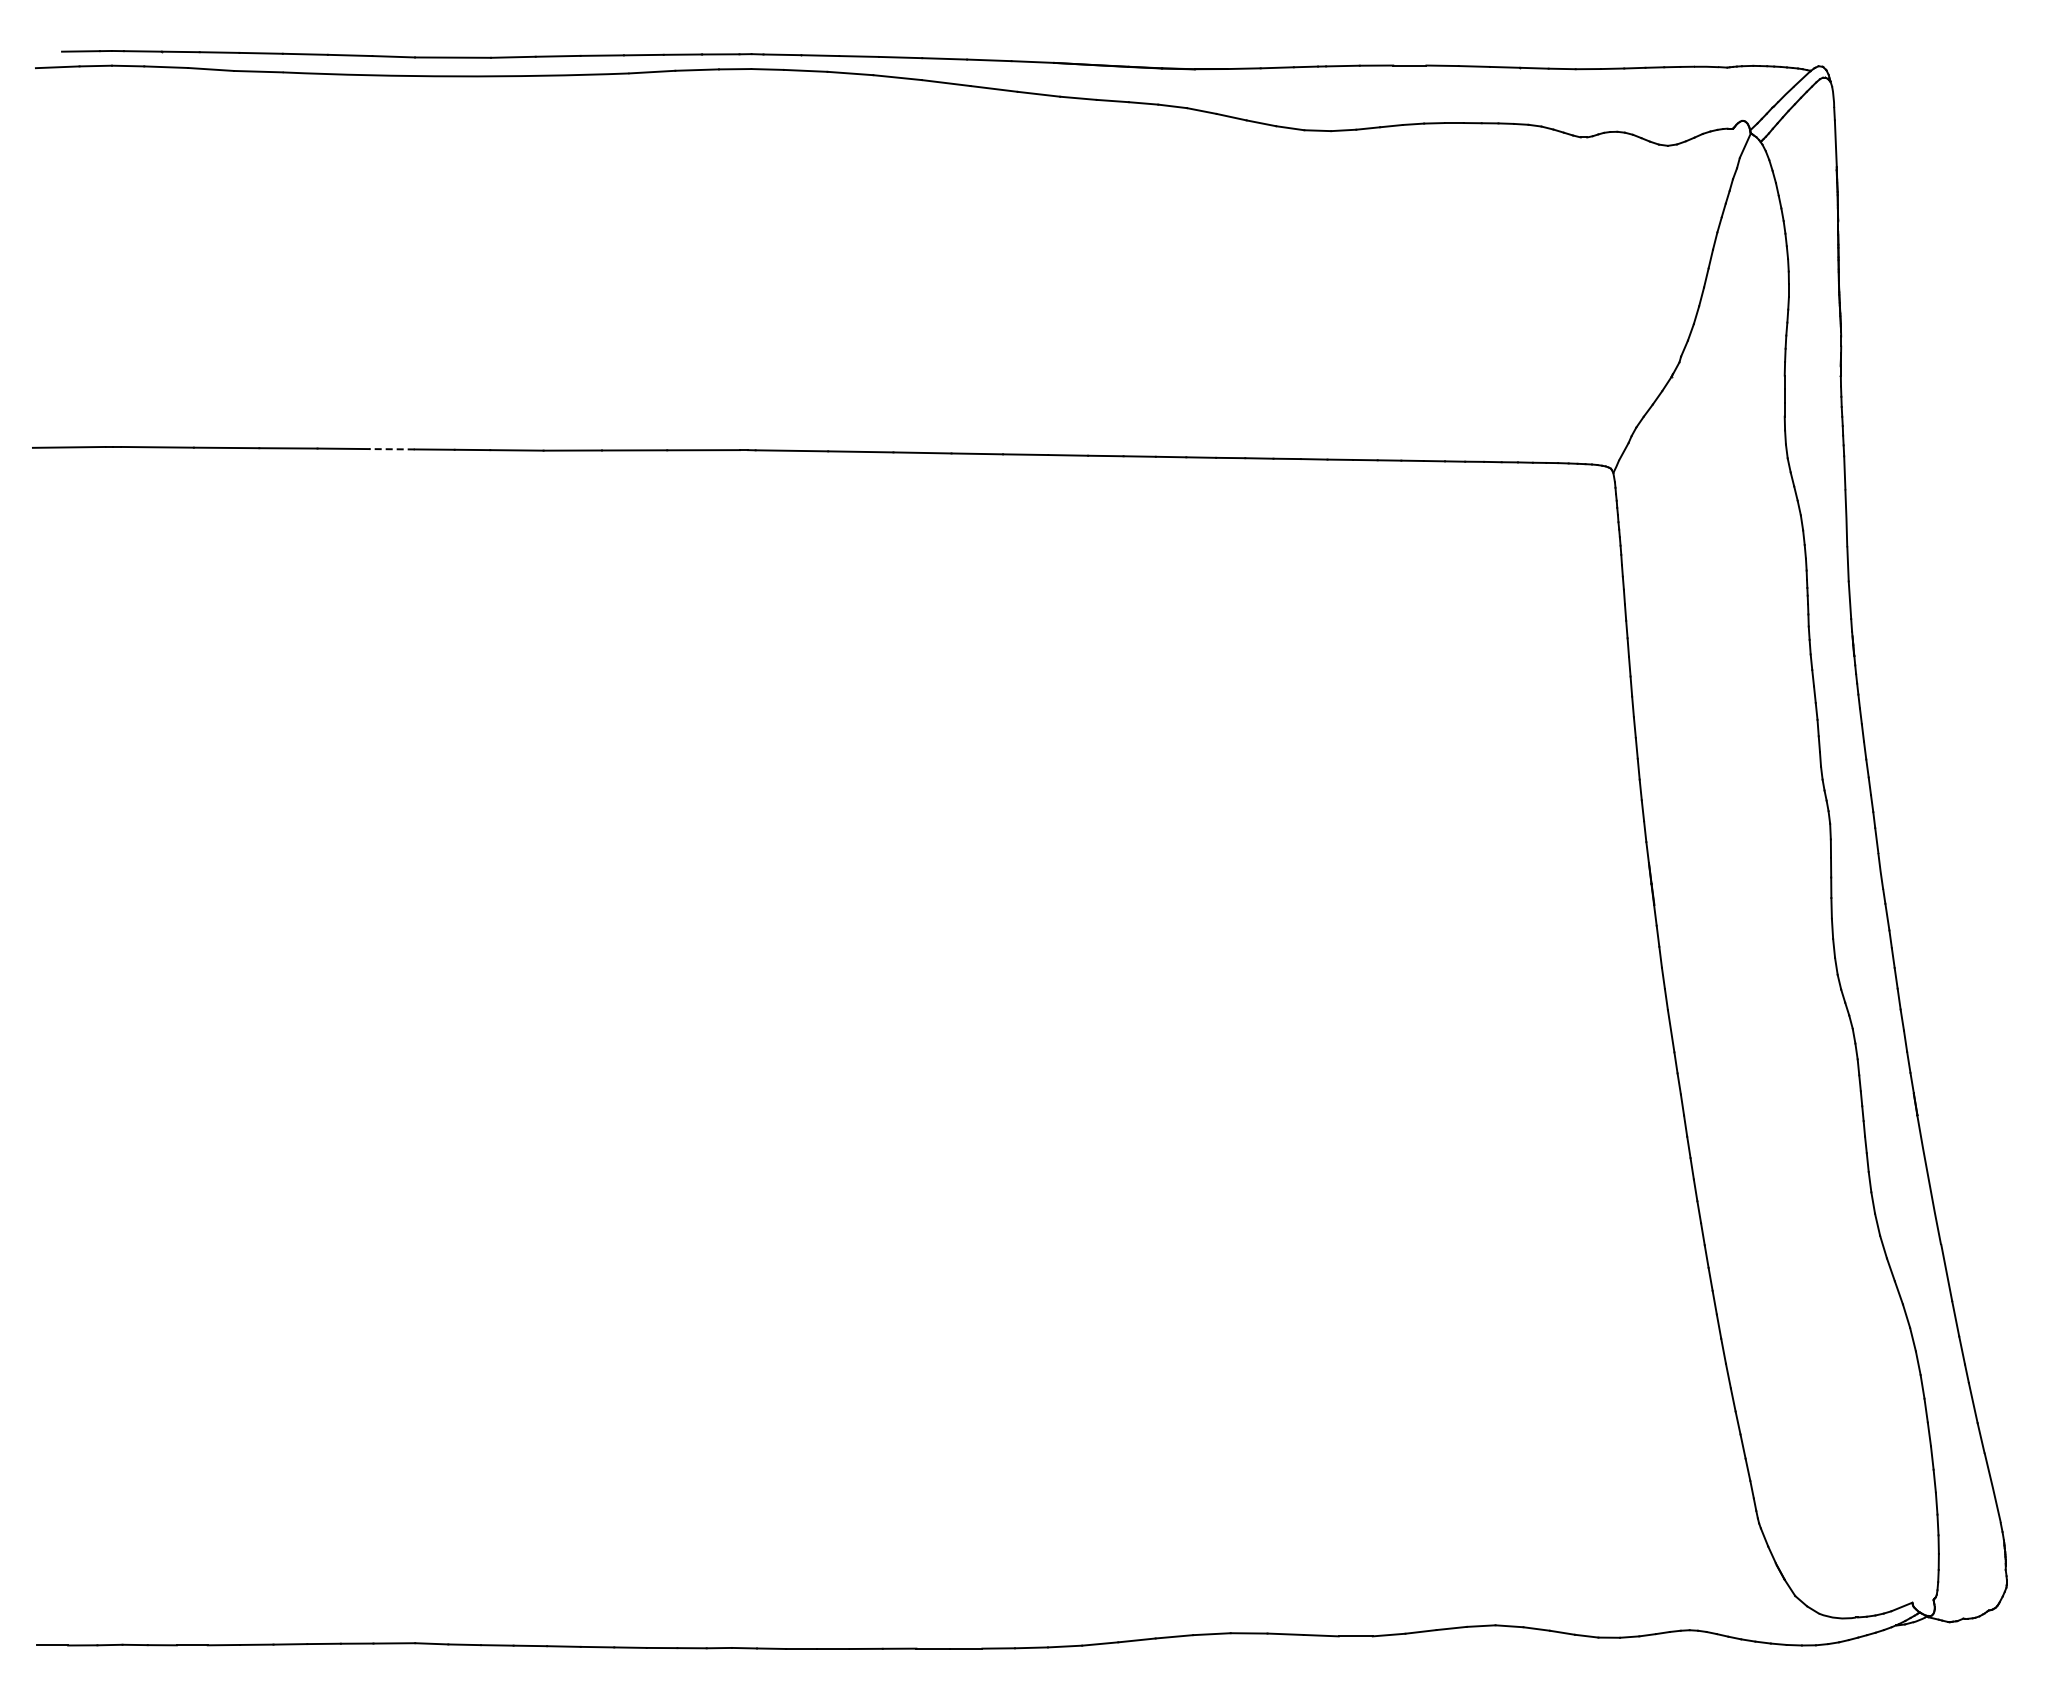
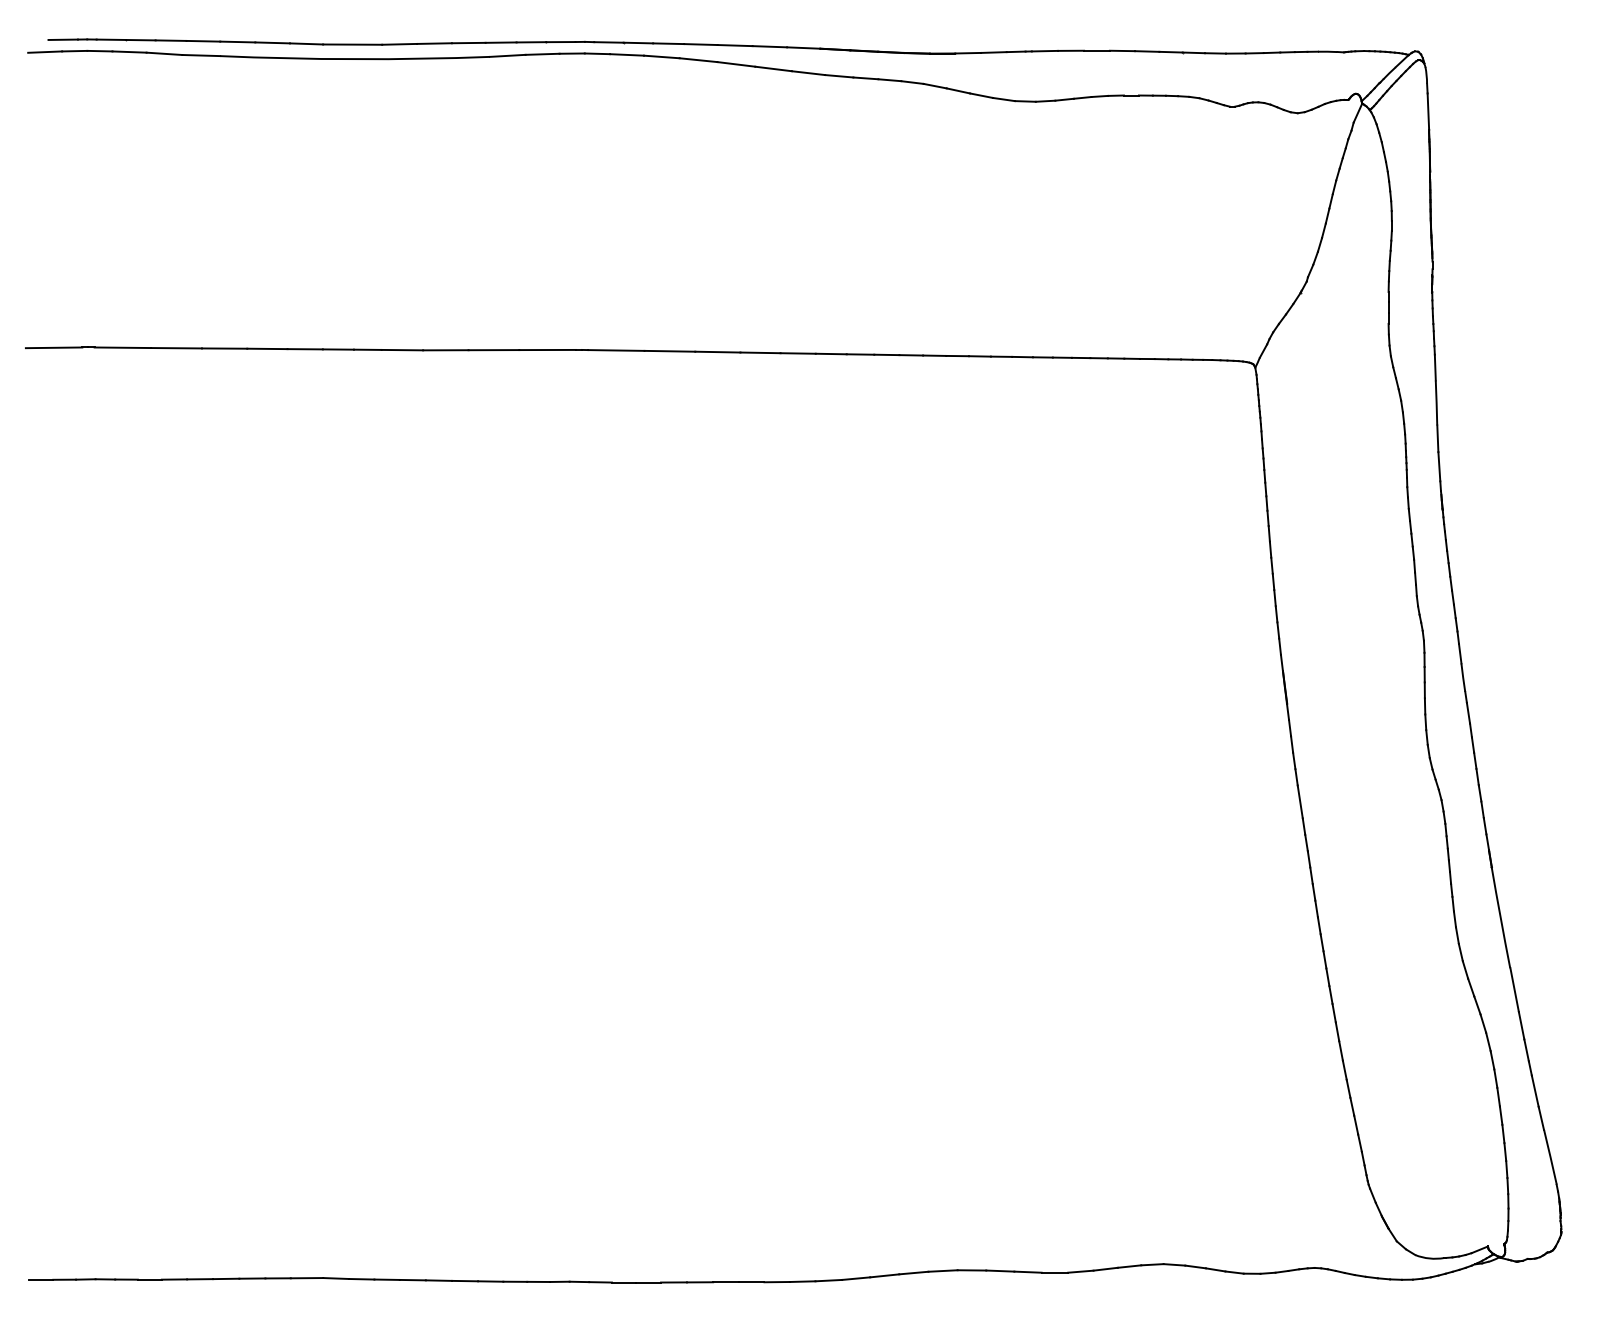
line: (391, 449) -> (304, 349), dashed -> solid

